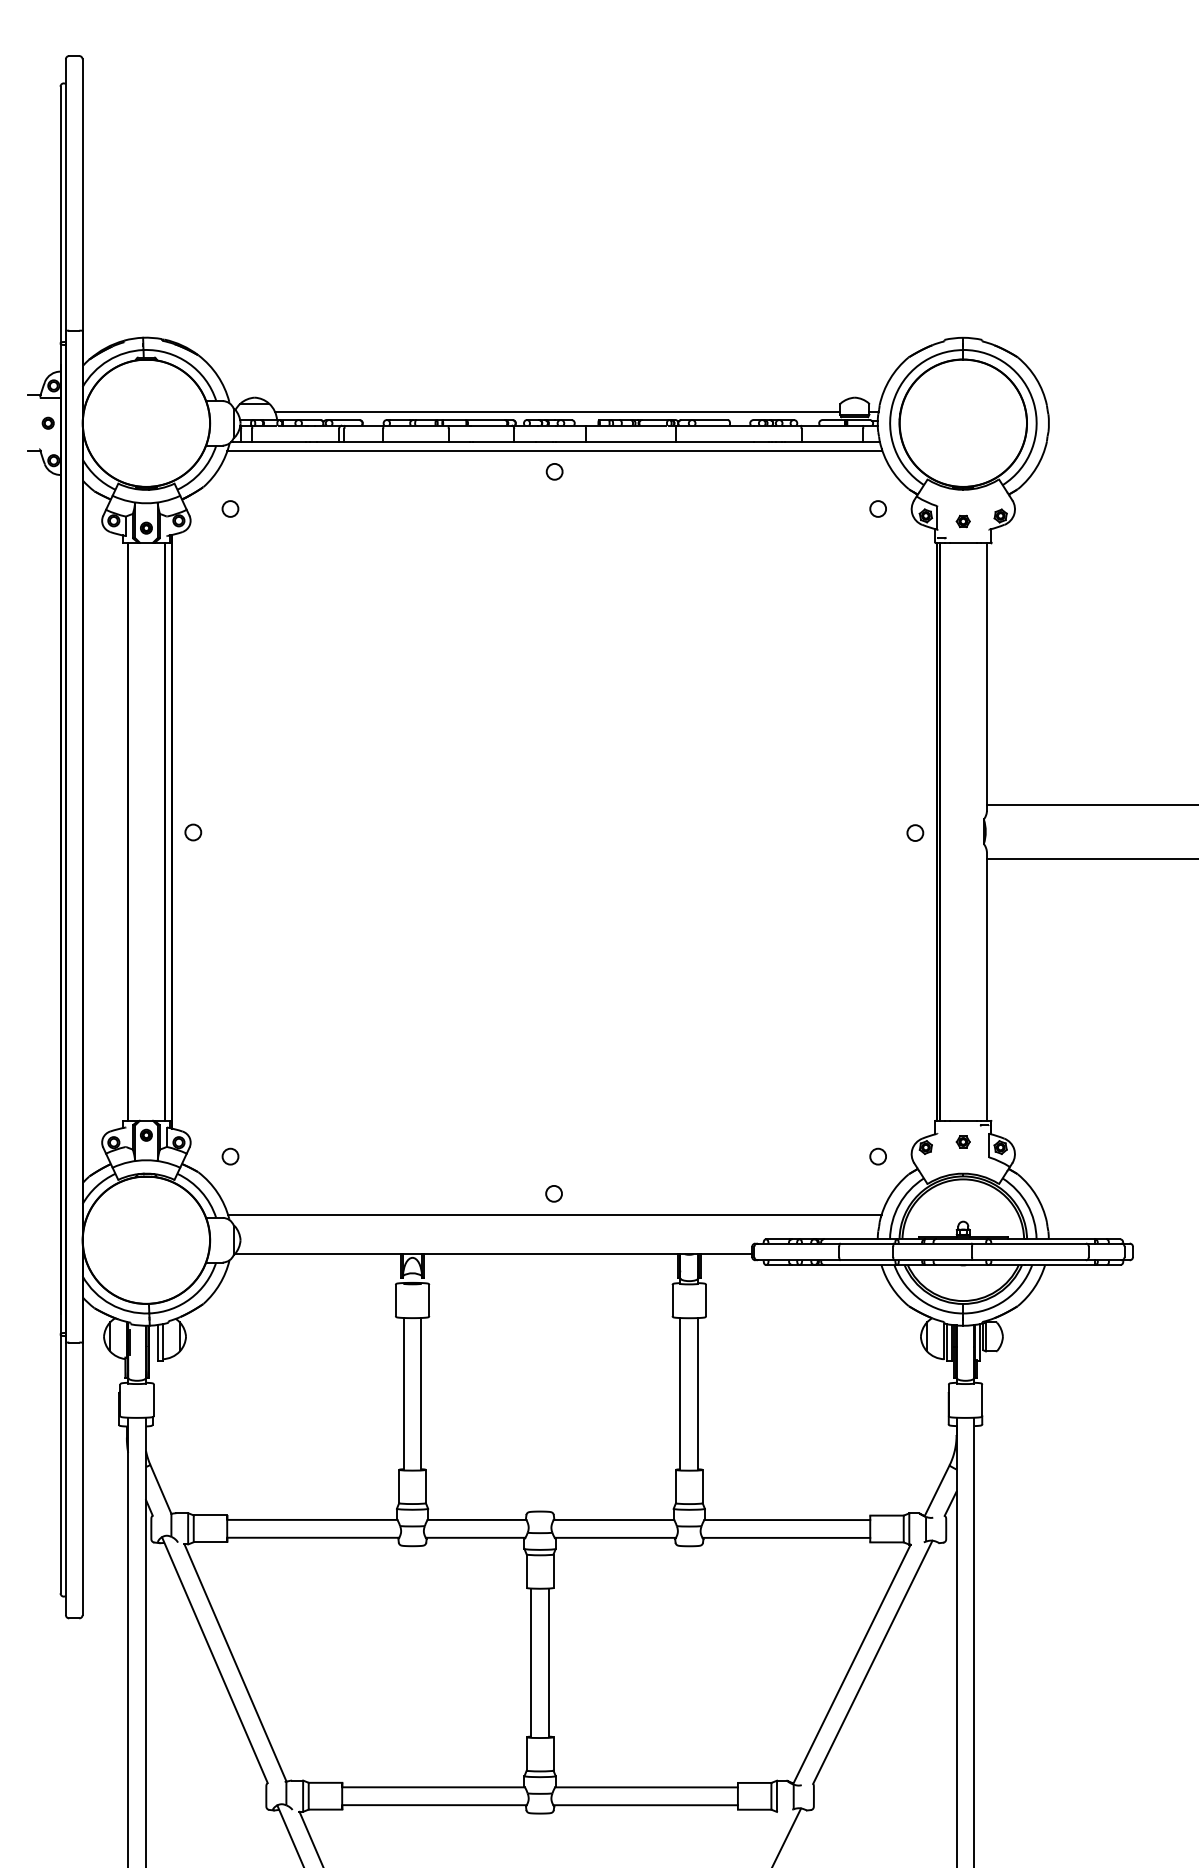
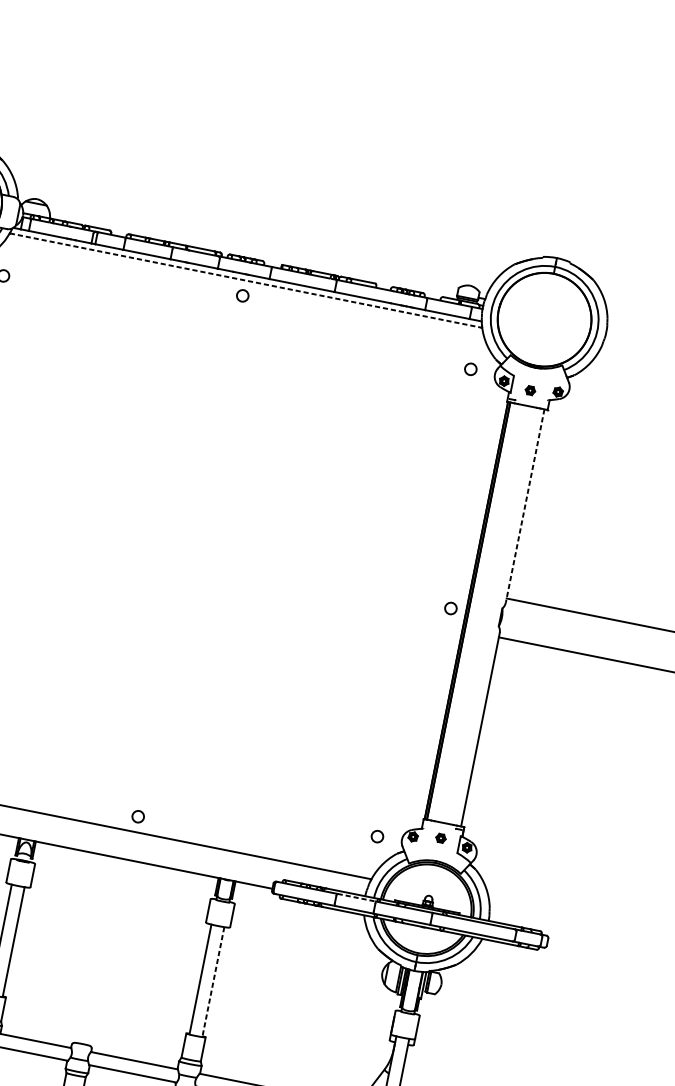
line: (557, 411) -> (253, 252), removed
line: (554, 450) -> (245, 280), solid -> dashed
line: (987, 677) -> (525, 506), solid -> dashed
line: (867, 1243) -> (357, 897), solid -> dashed
line: (698, 1393) -> (213, 981), solid -> dashed

